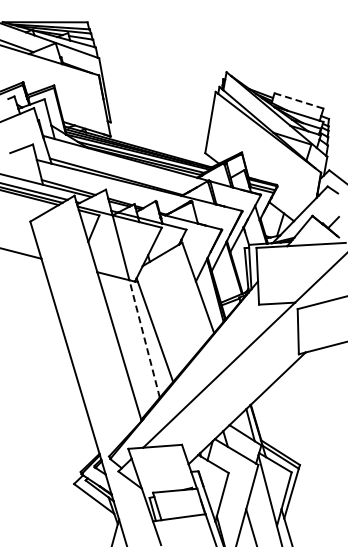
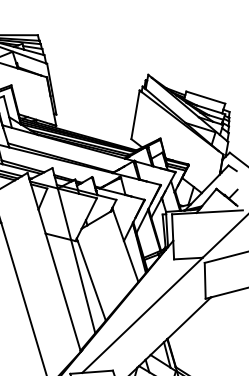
line: (299, 100) -> (206, 97), dashed -> solid
line: (144, 338) -> (83, 286), dashed -> solid

